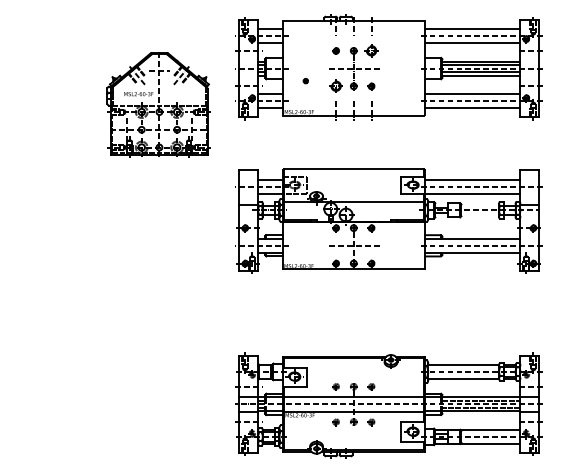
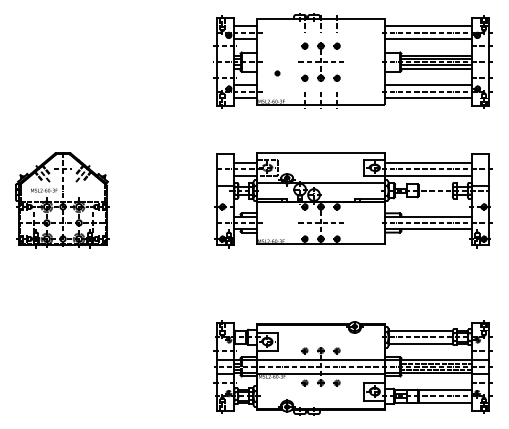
part: (371, 50) -> (337, 45), size x0.62
part: (335, 86) -> (304, 78), size x0.62
part: (158, 104) -> (62, 199), moved

